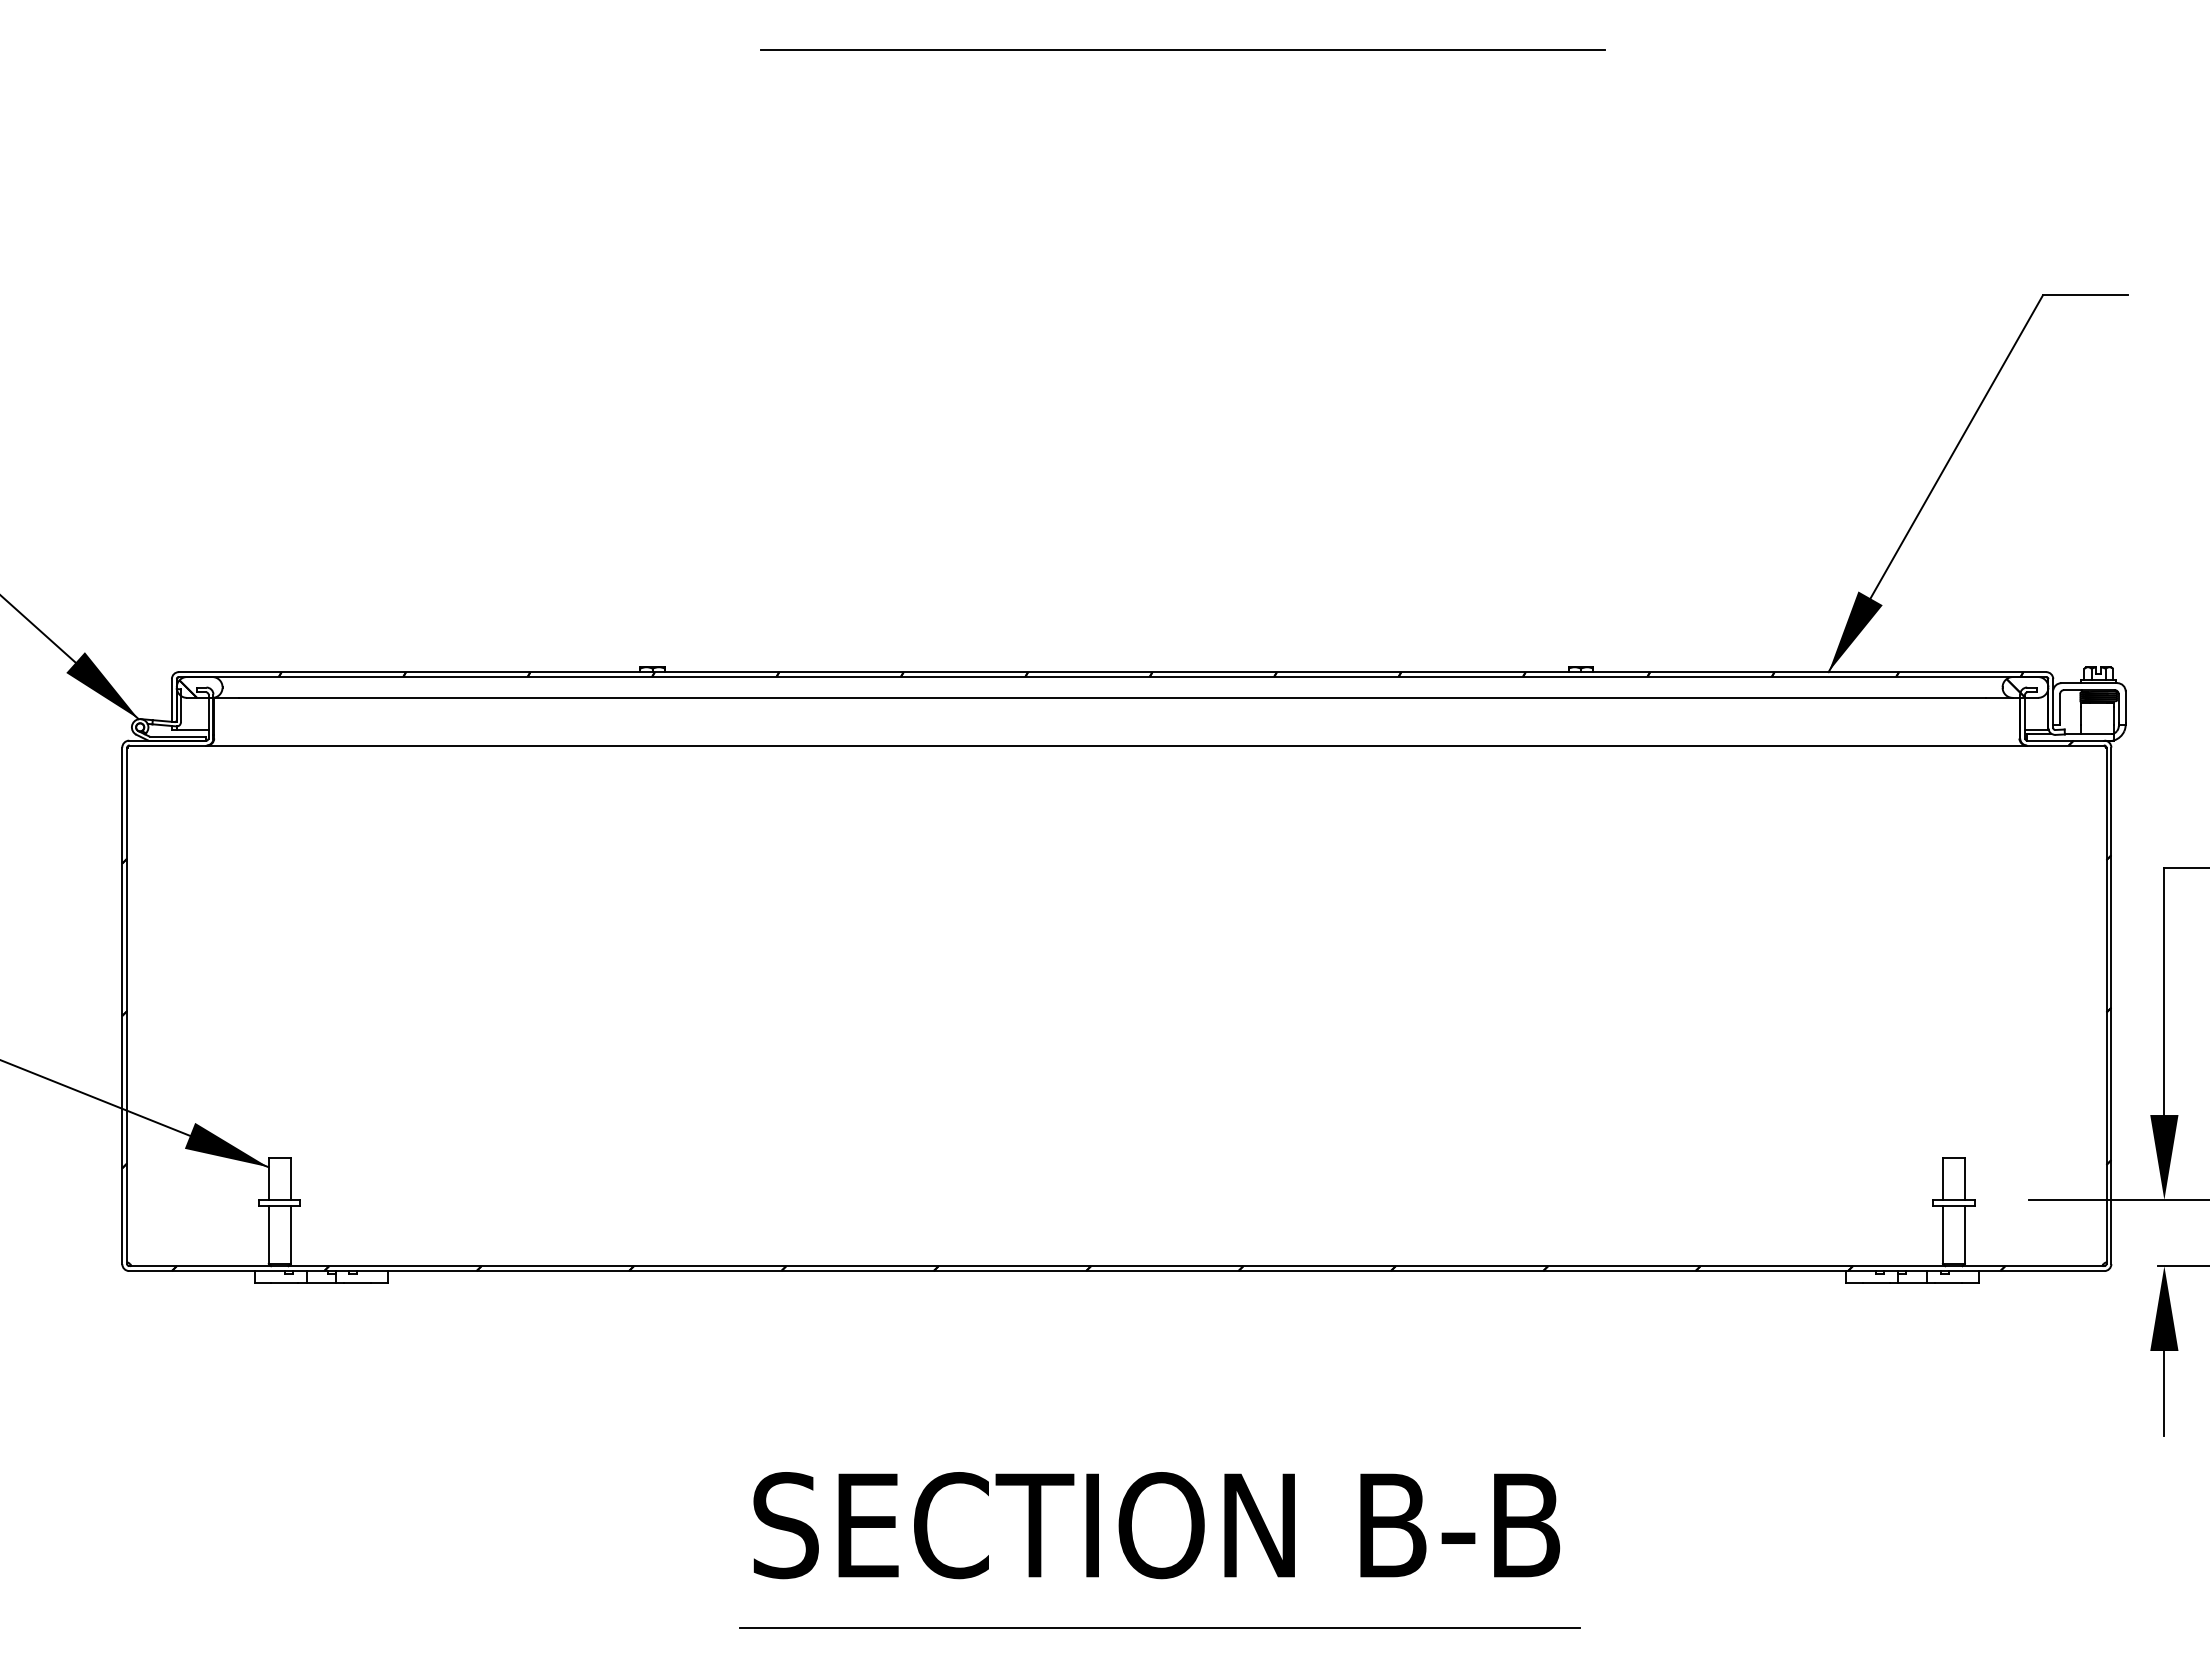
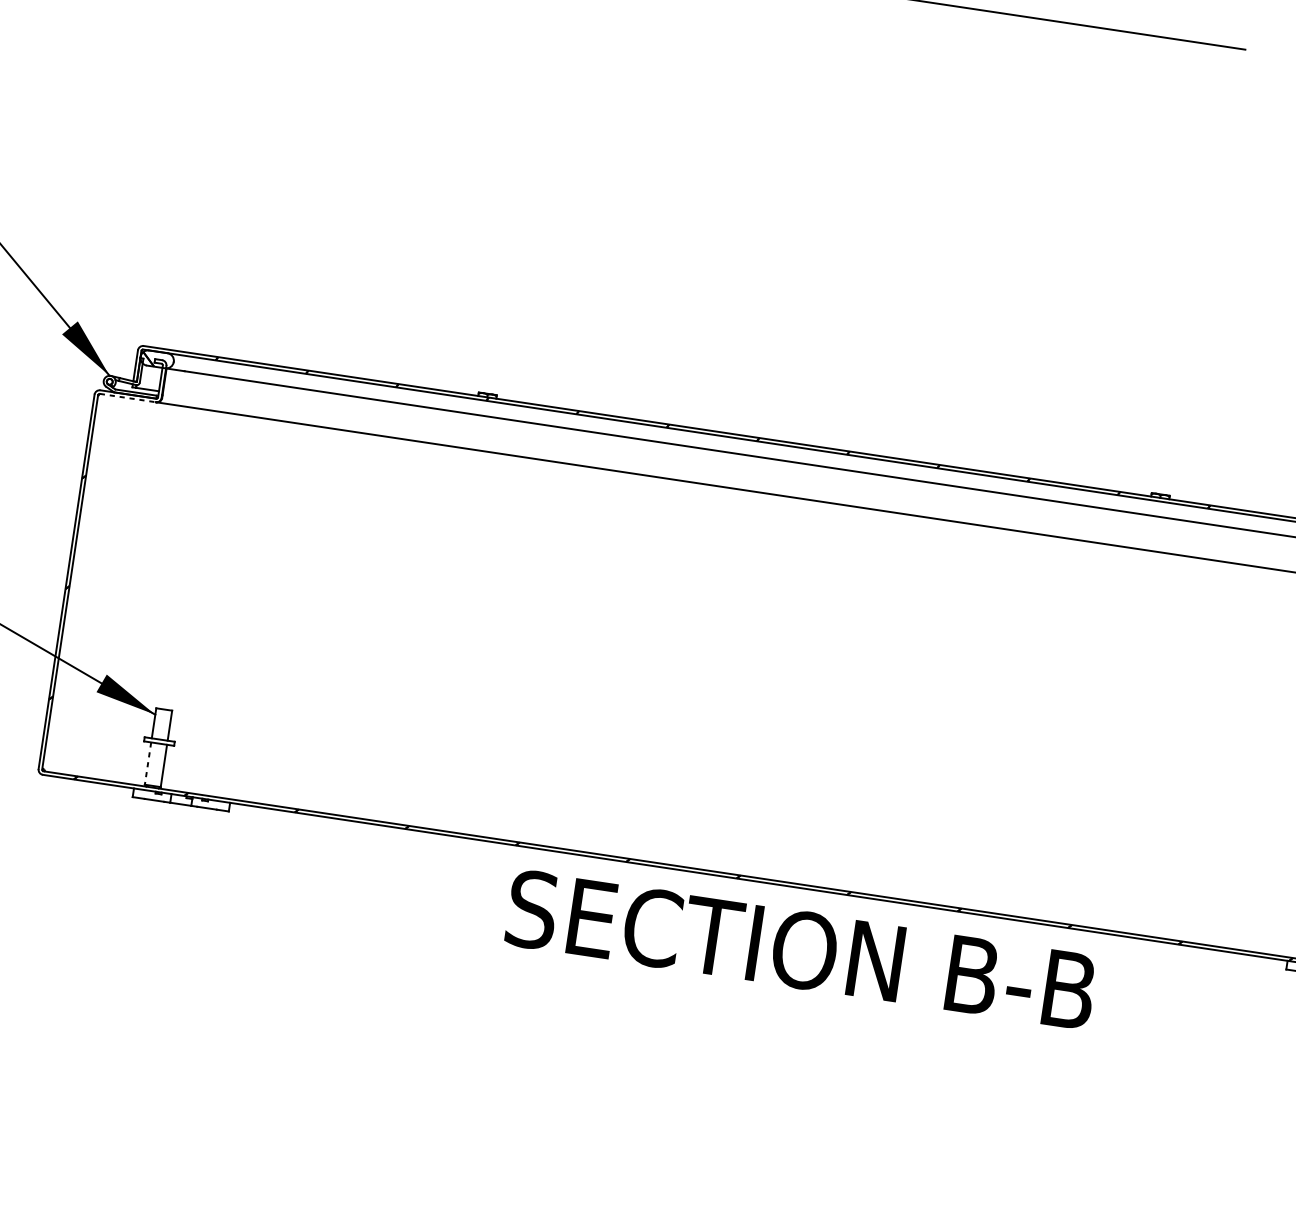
line: (167, 745) -> (127, 397), solid -> dashed
line: (268, 1235) -> (147, 764), solid -> dashed
text: (1156, 1525) -> (801, 949), moved
line: (1159, 1627) -> (751, 1144), removed

